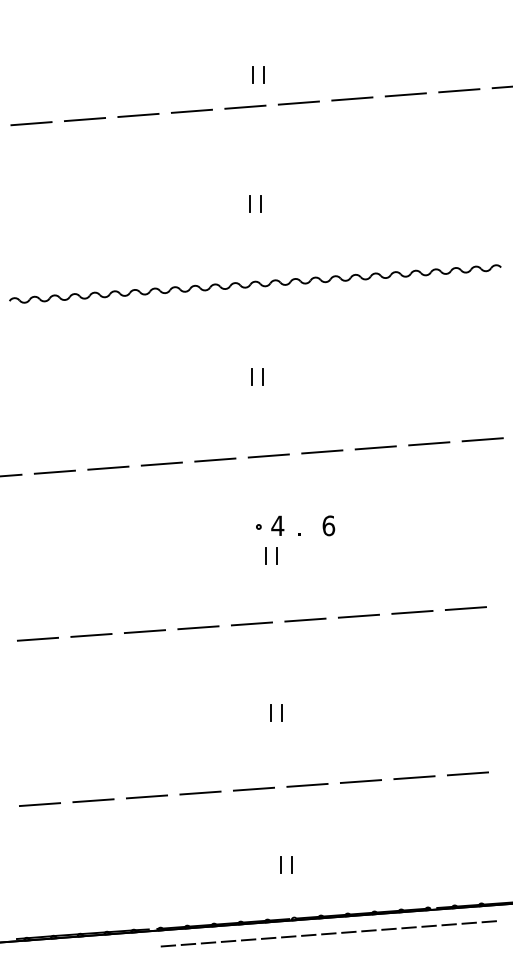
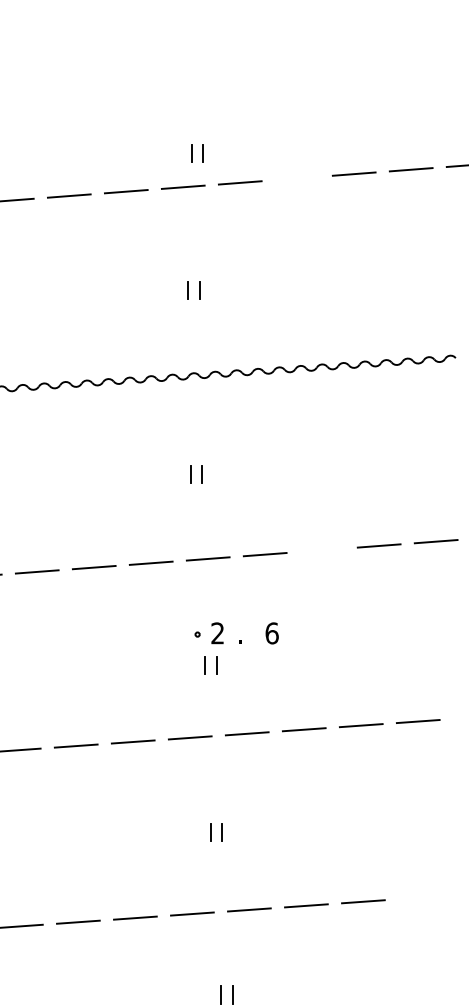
line: (352, 98) -> (297, 178), removed
line: (375, 447) -> (321, 549), removed
text: (277, 525) -> (217, 633), 4 -> 2
line: (467, 773) -> (419, 897), removed

